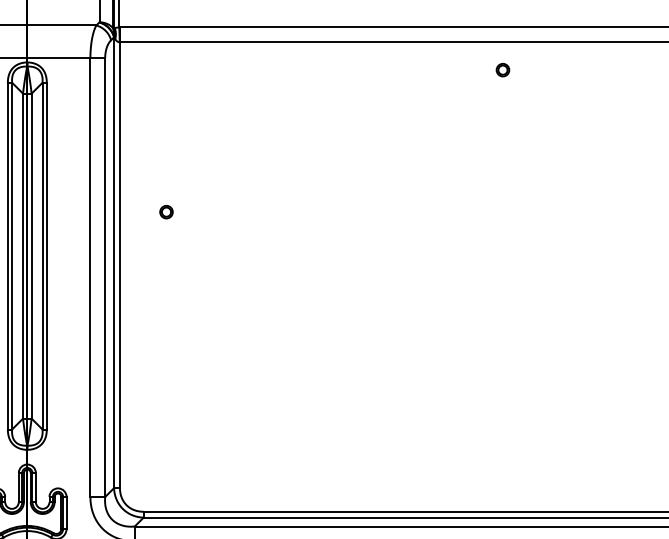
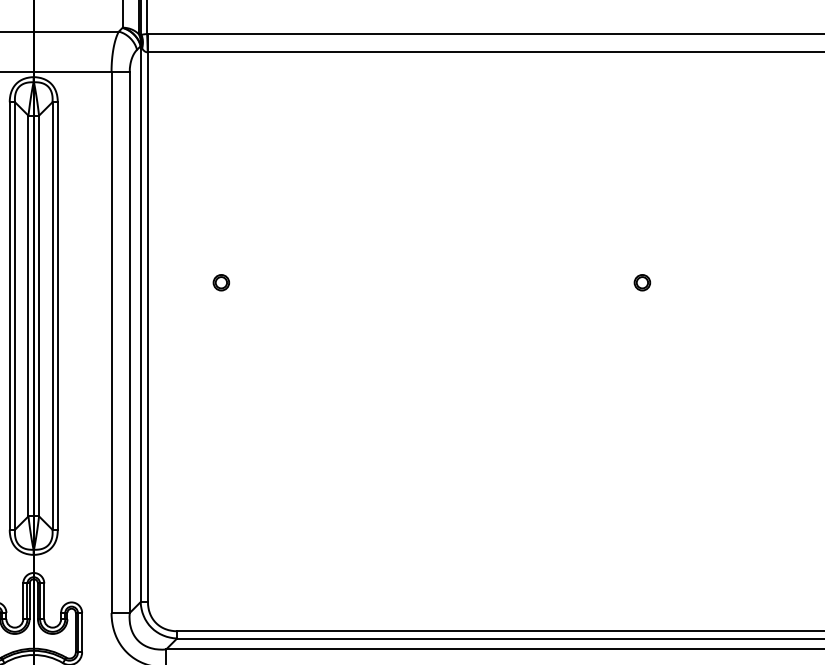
part: (502, 70) -> (641, 283), moved
part: (166, 212) -> (221, 283), moved

